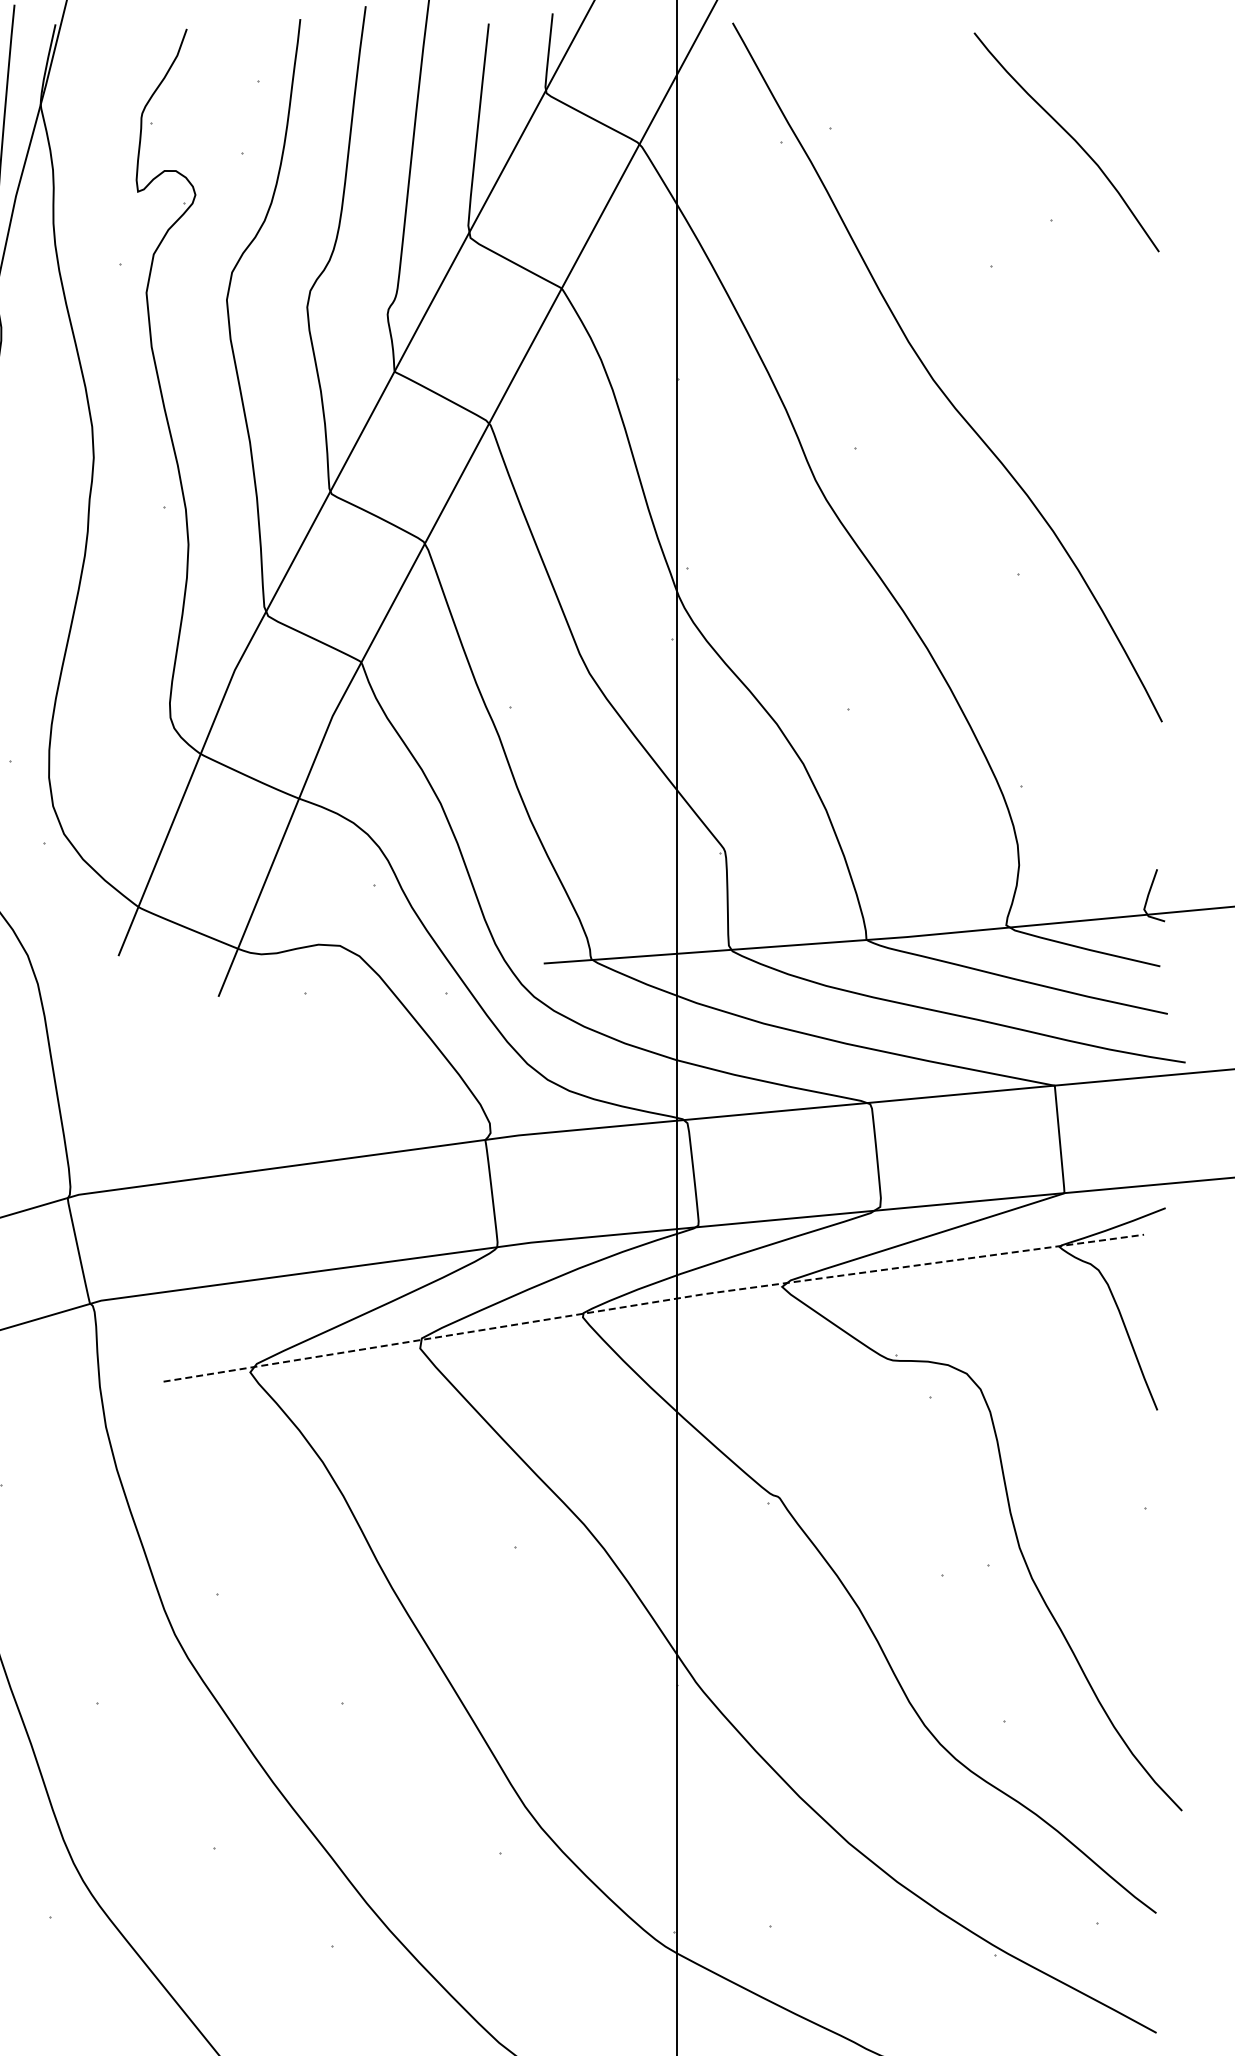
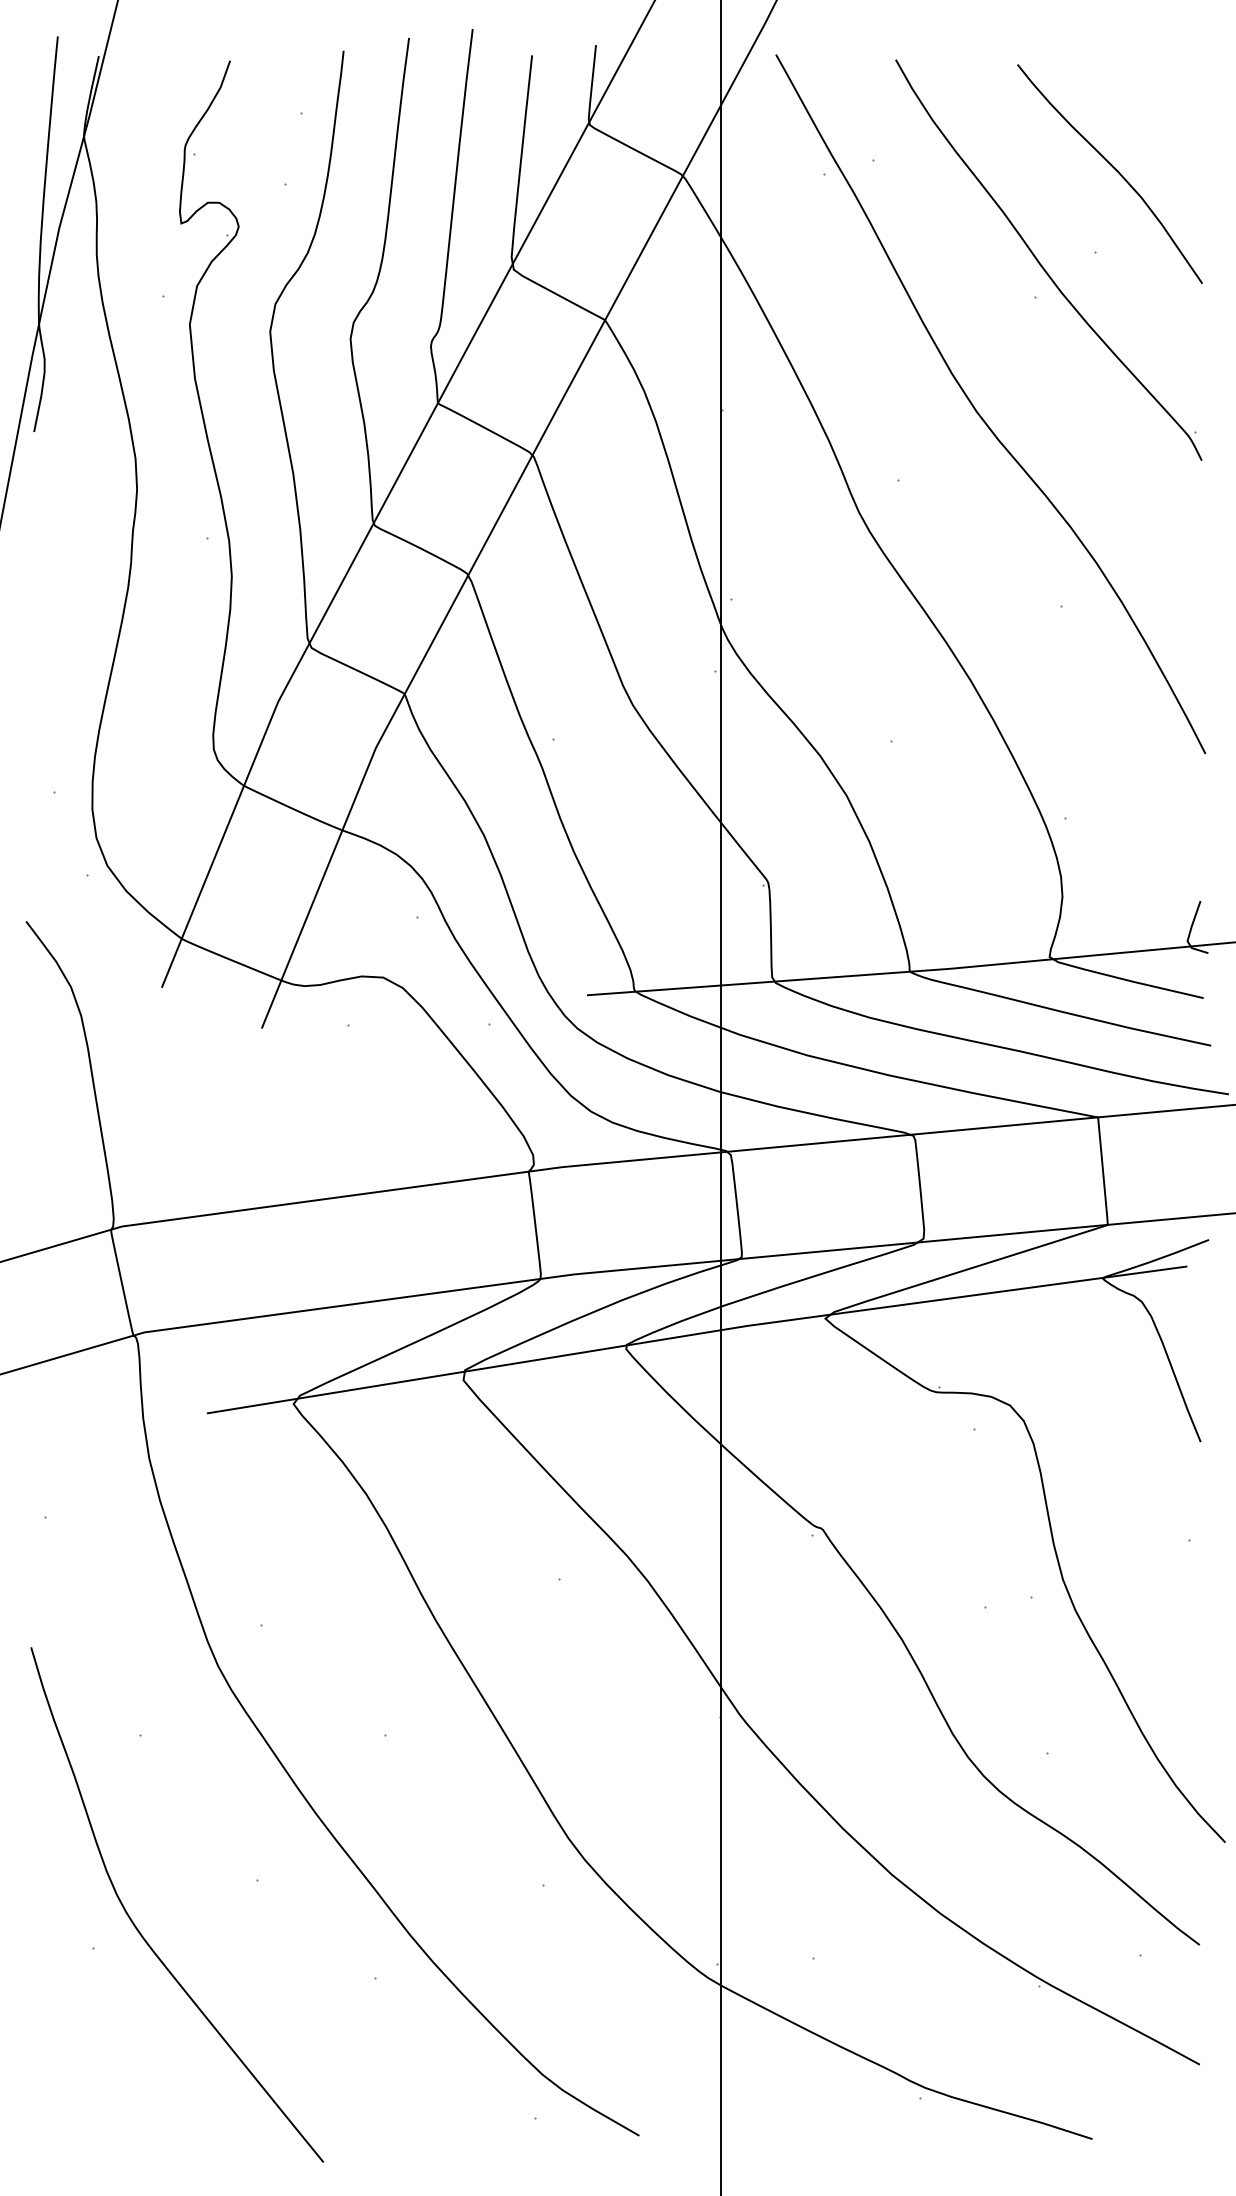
part: (999, 233) -> (1042, 265), added
line: (654, 1302) -> (697, 1334), dashed -> solid

